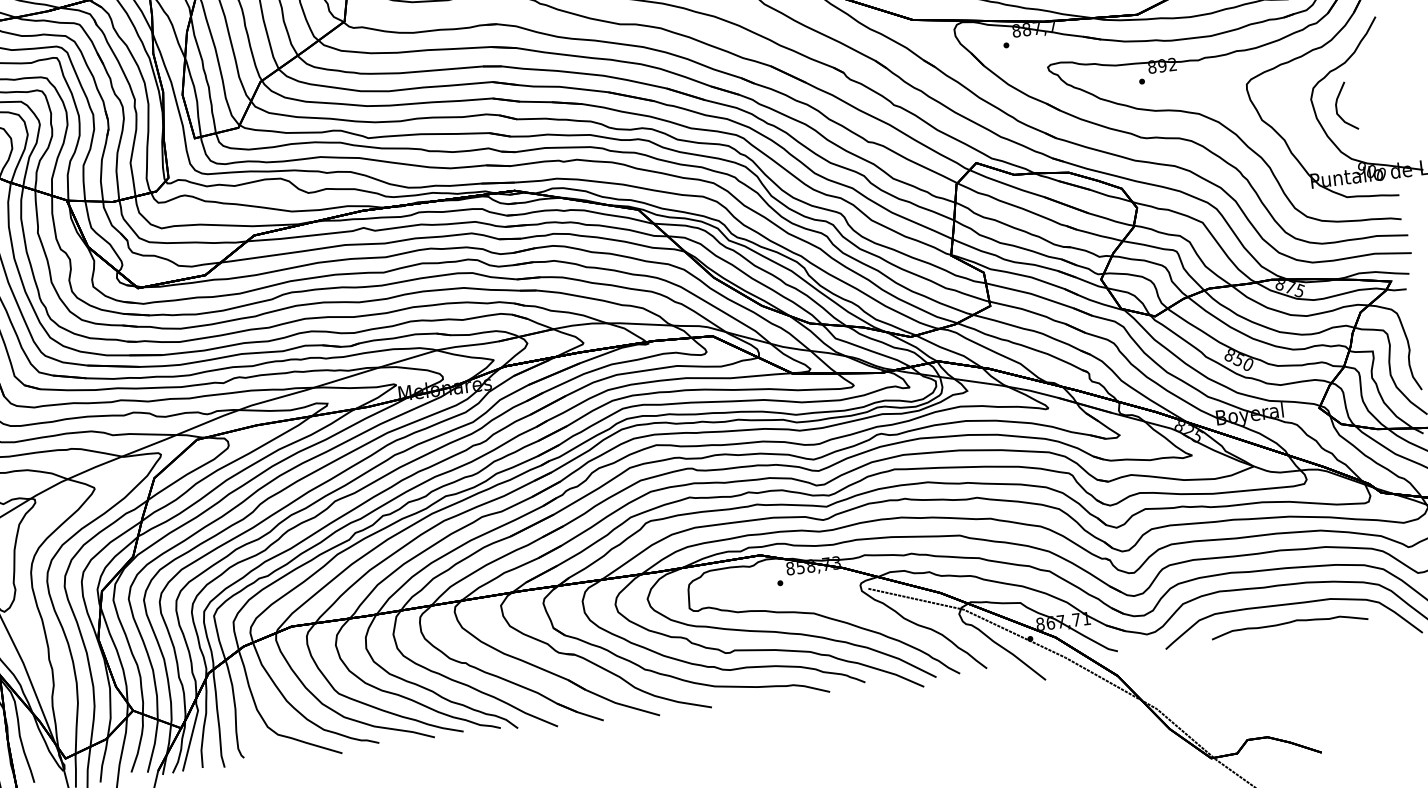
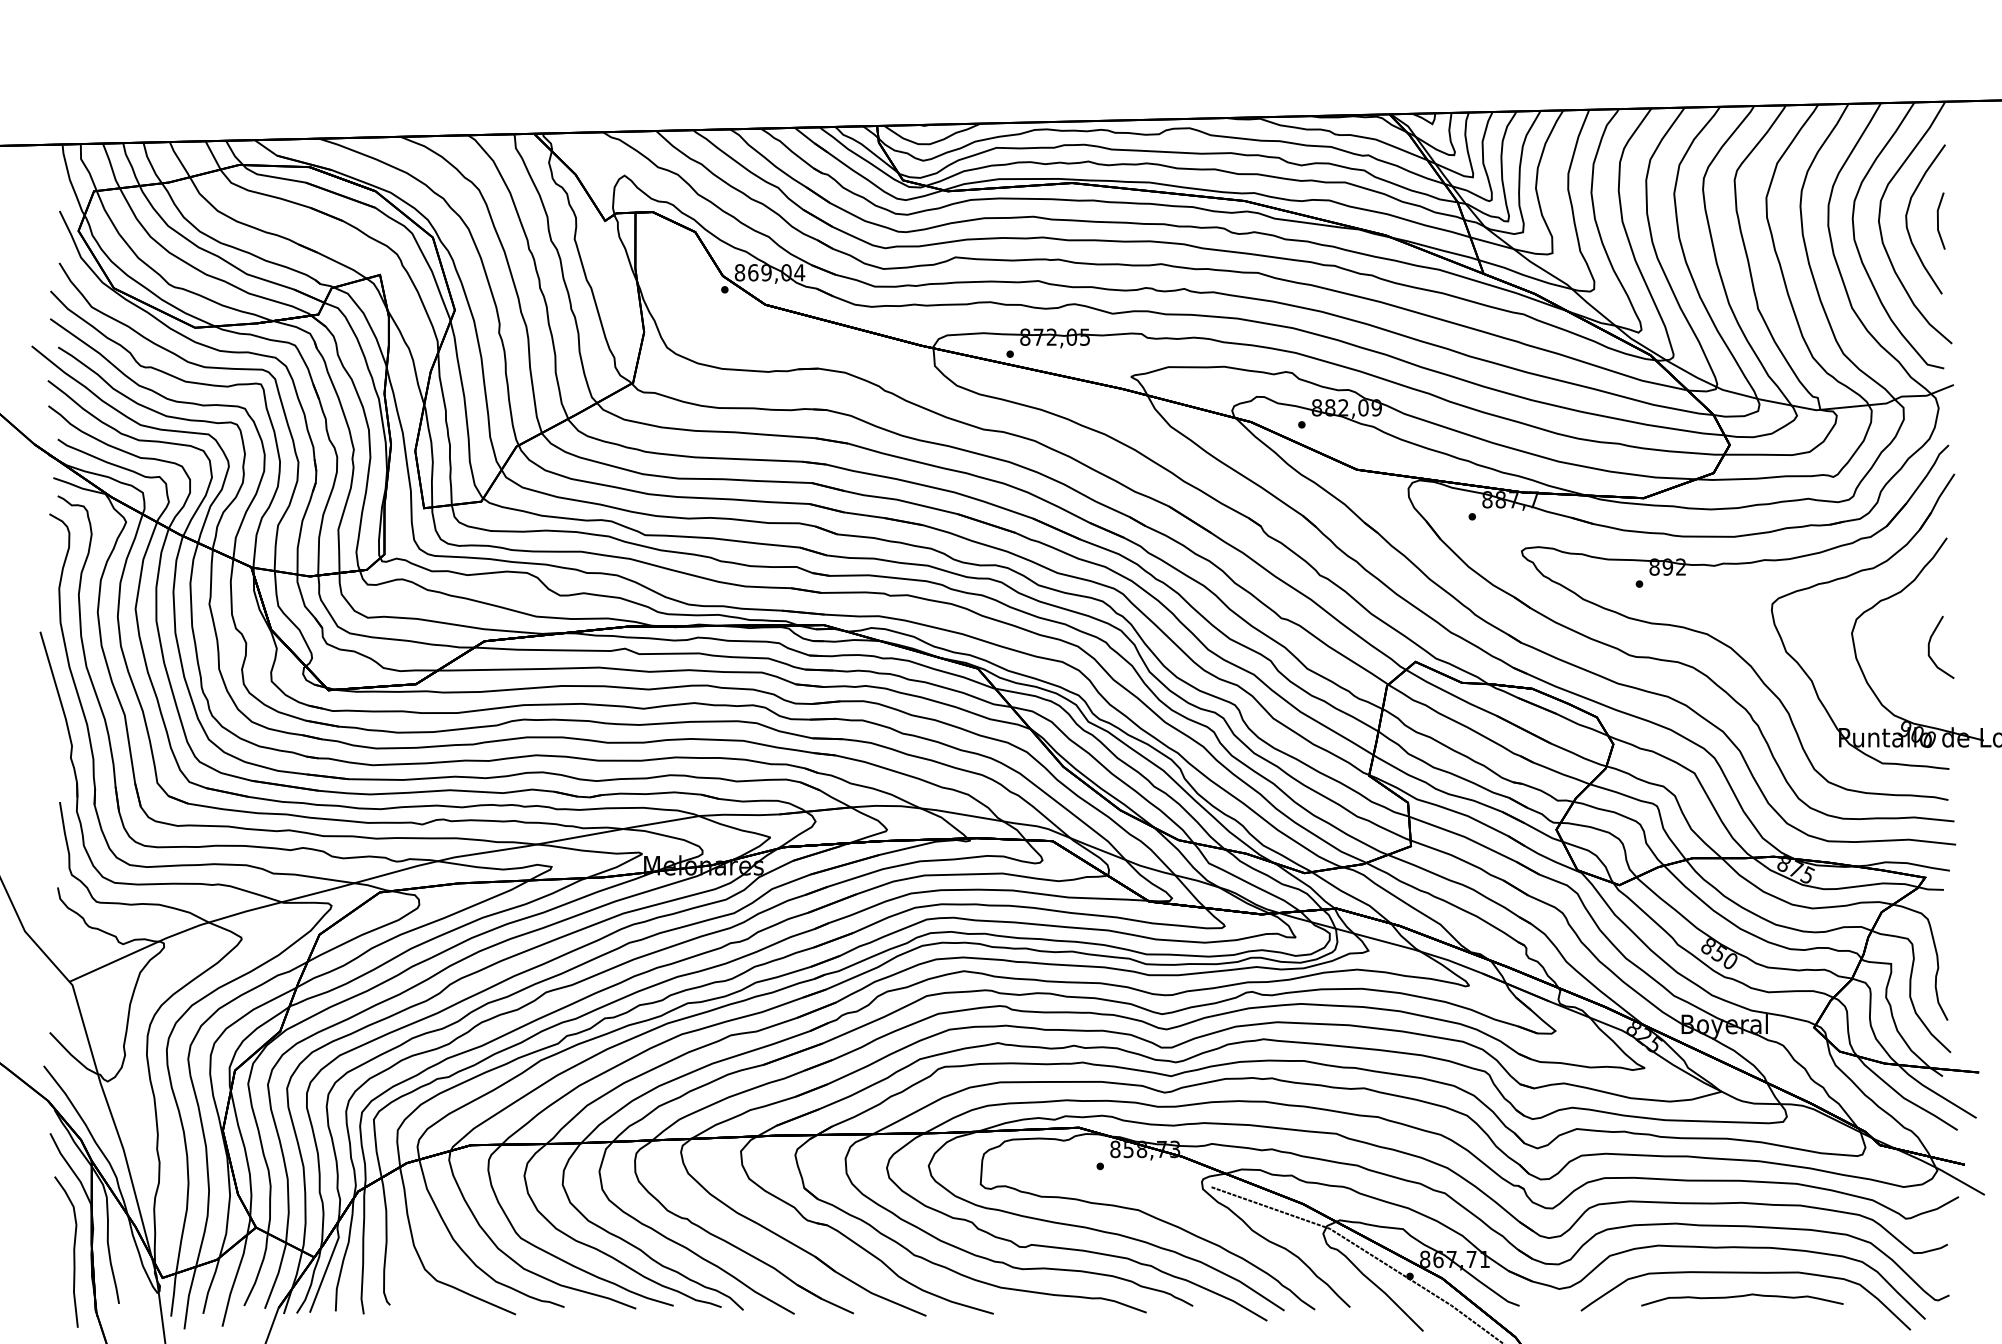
curve: (1337, 103) -> (1930, 642), moved

